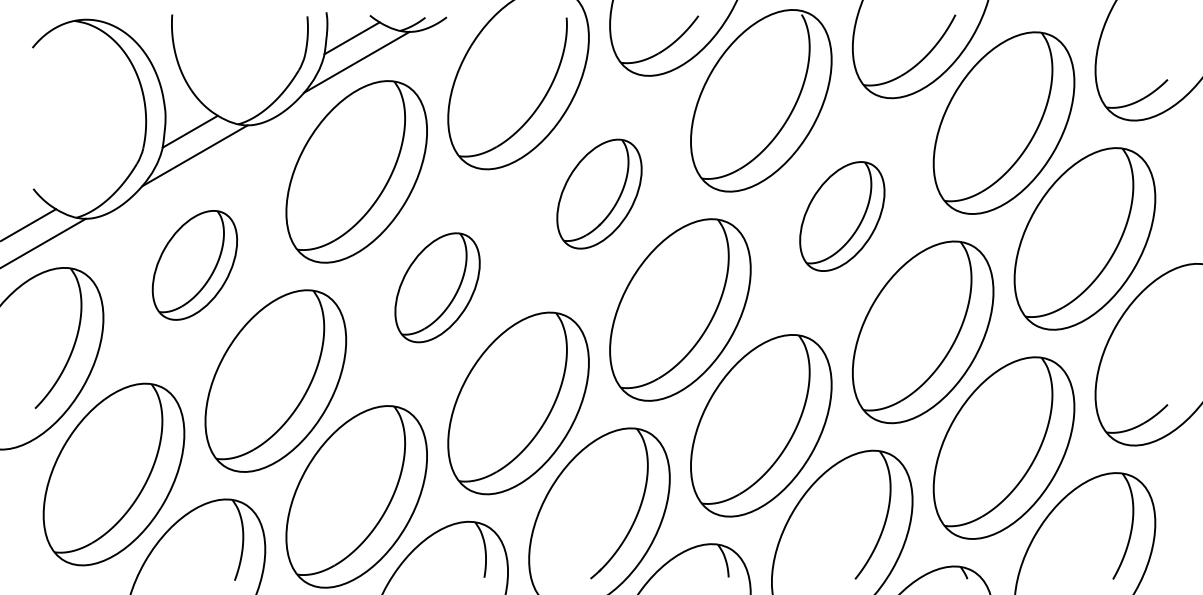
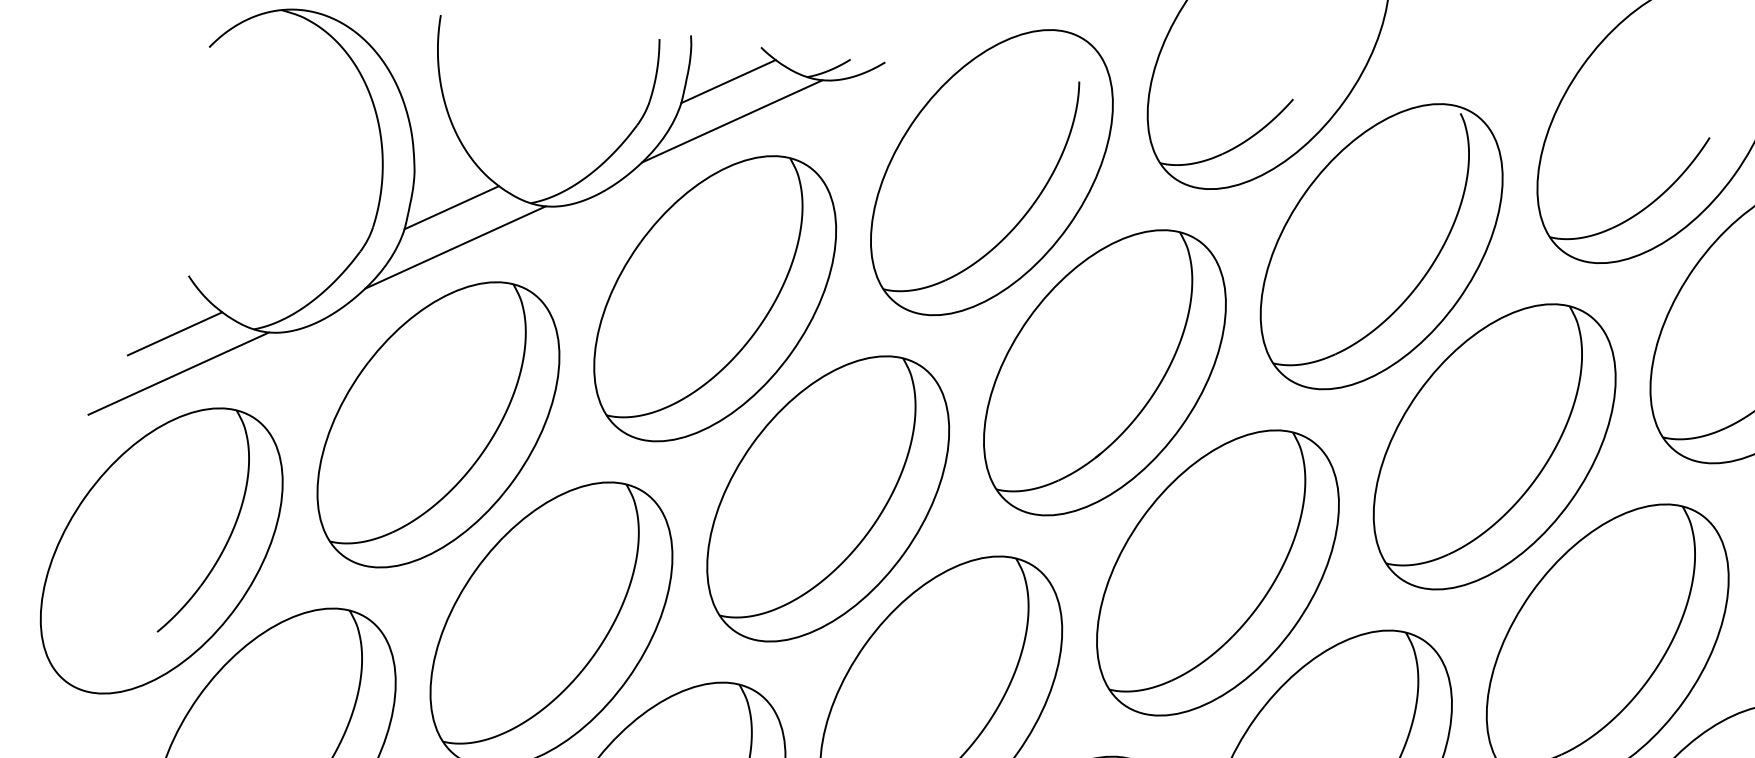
part: (599, 193) -> (1105, 371), size x1.67
part: (842, 216) -> (1495, 446), size x1.67
part: (194, 265) -> (437, 425), size x1.67
part: (437, 287) -> (827, 498), size x1.67

